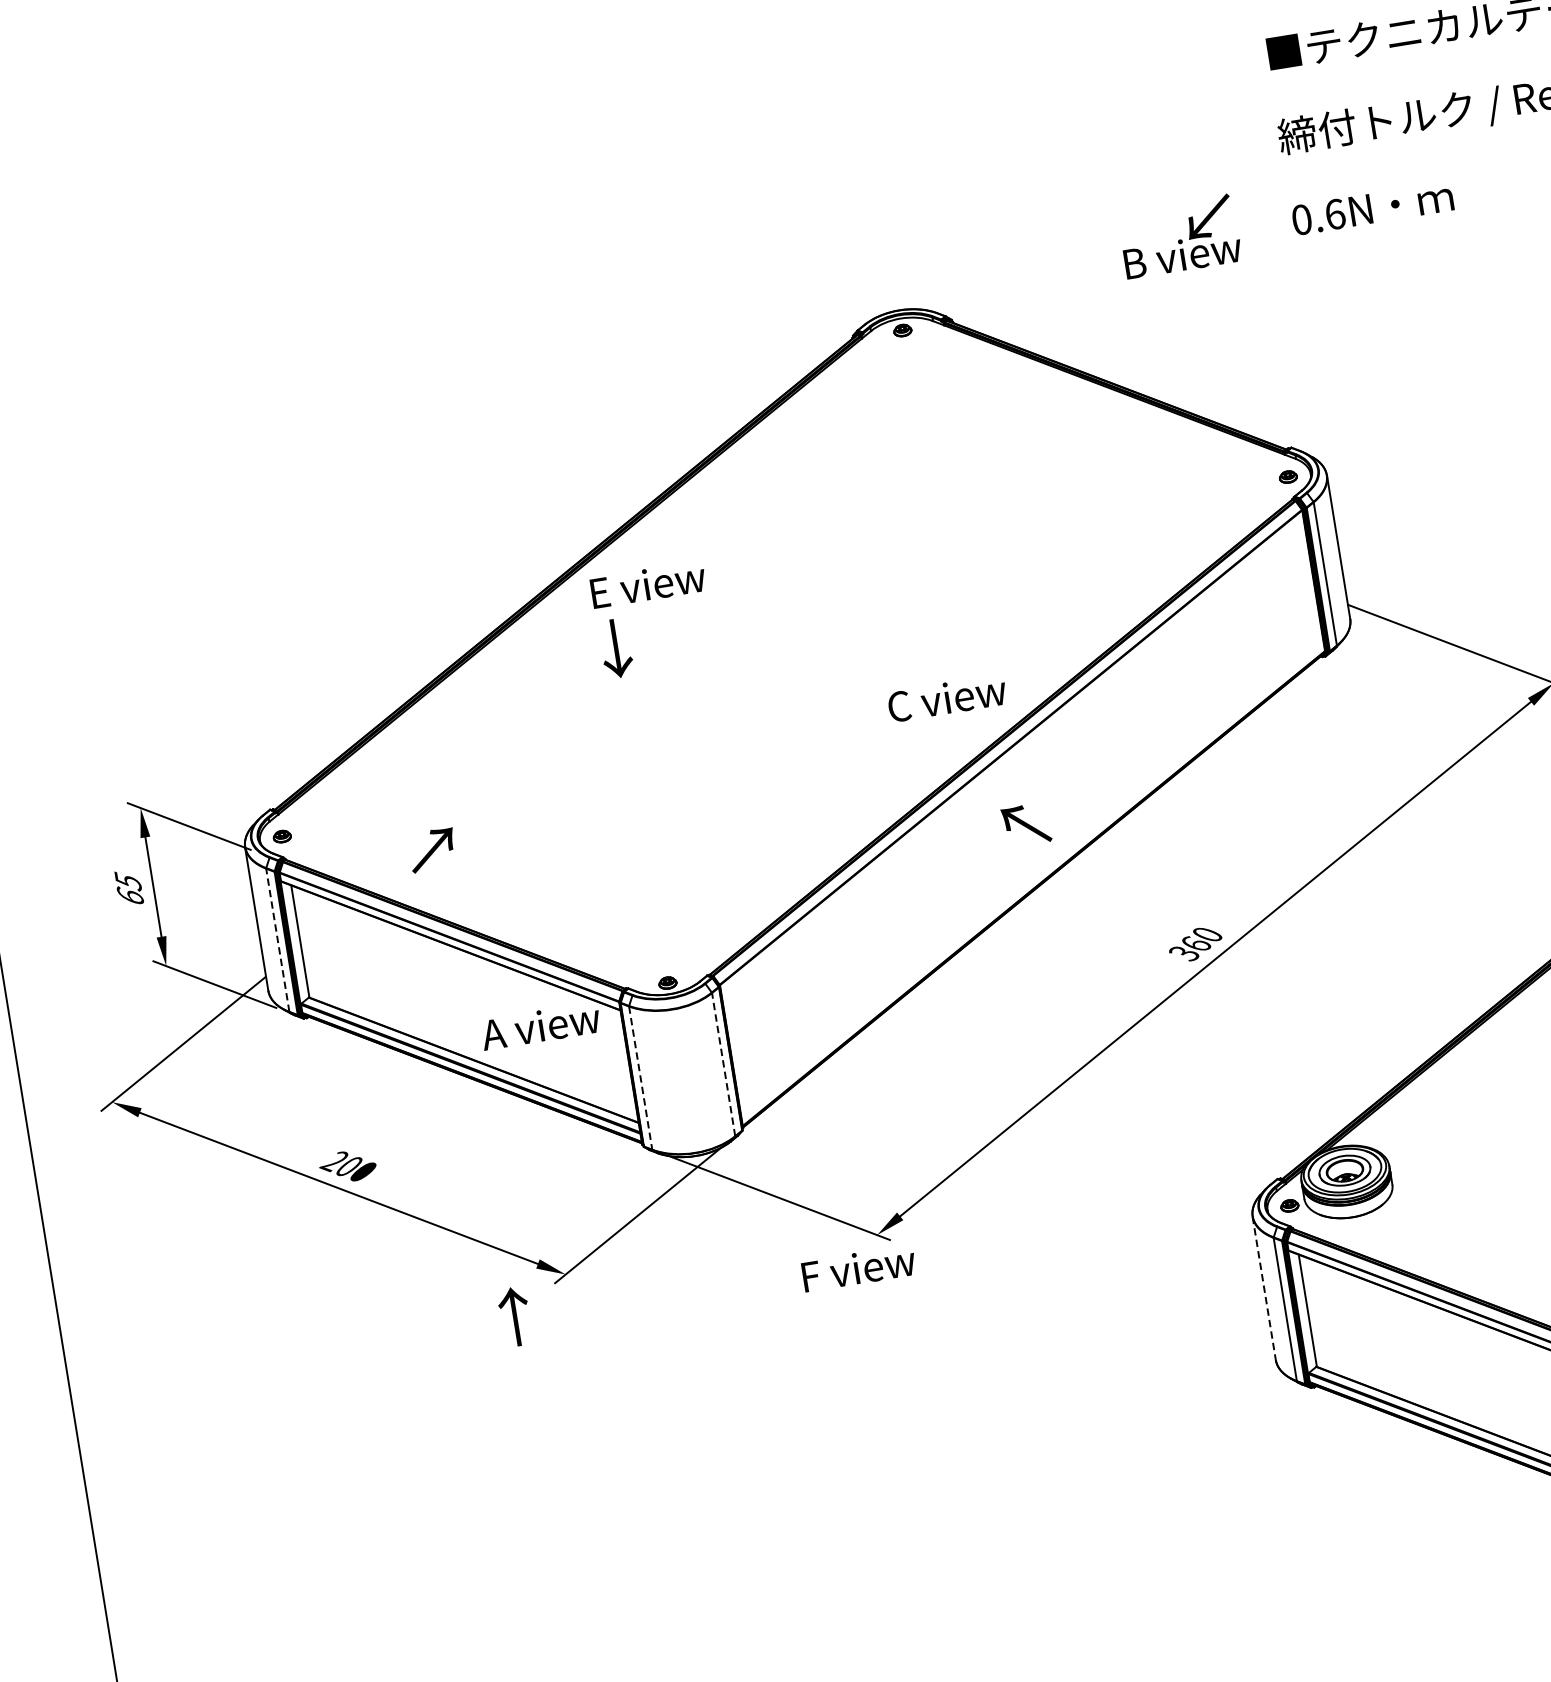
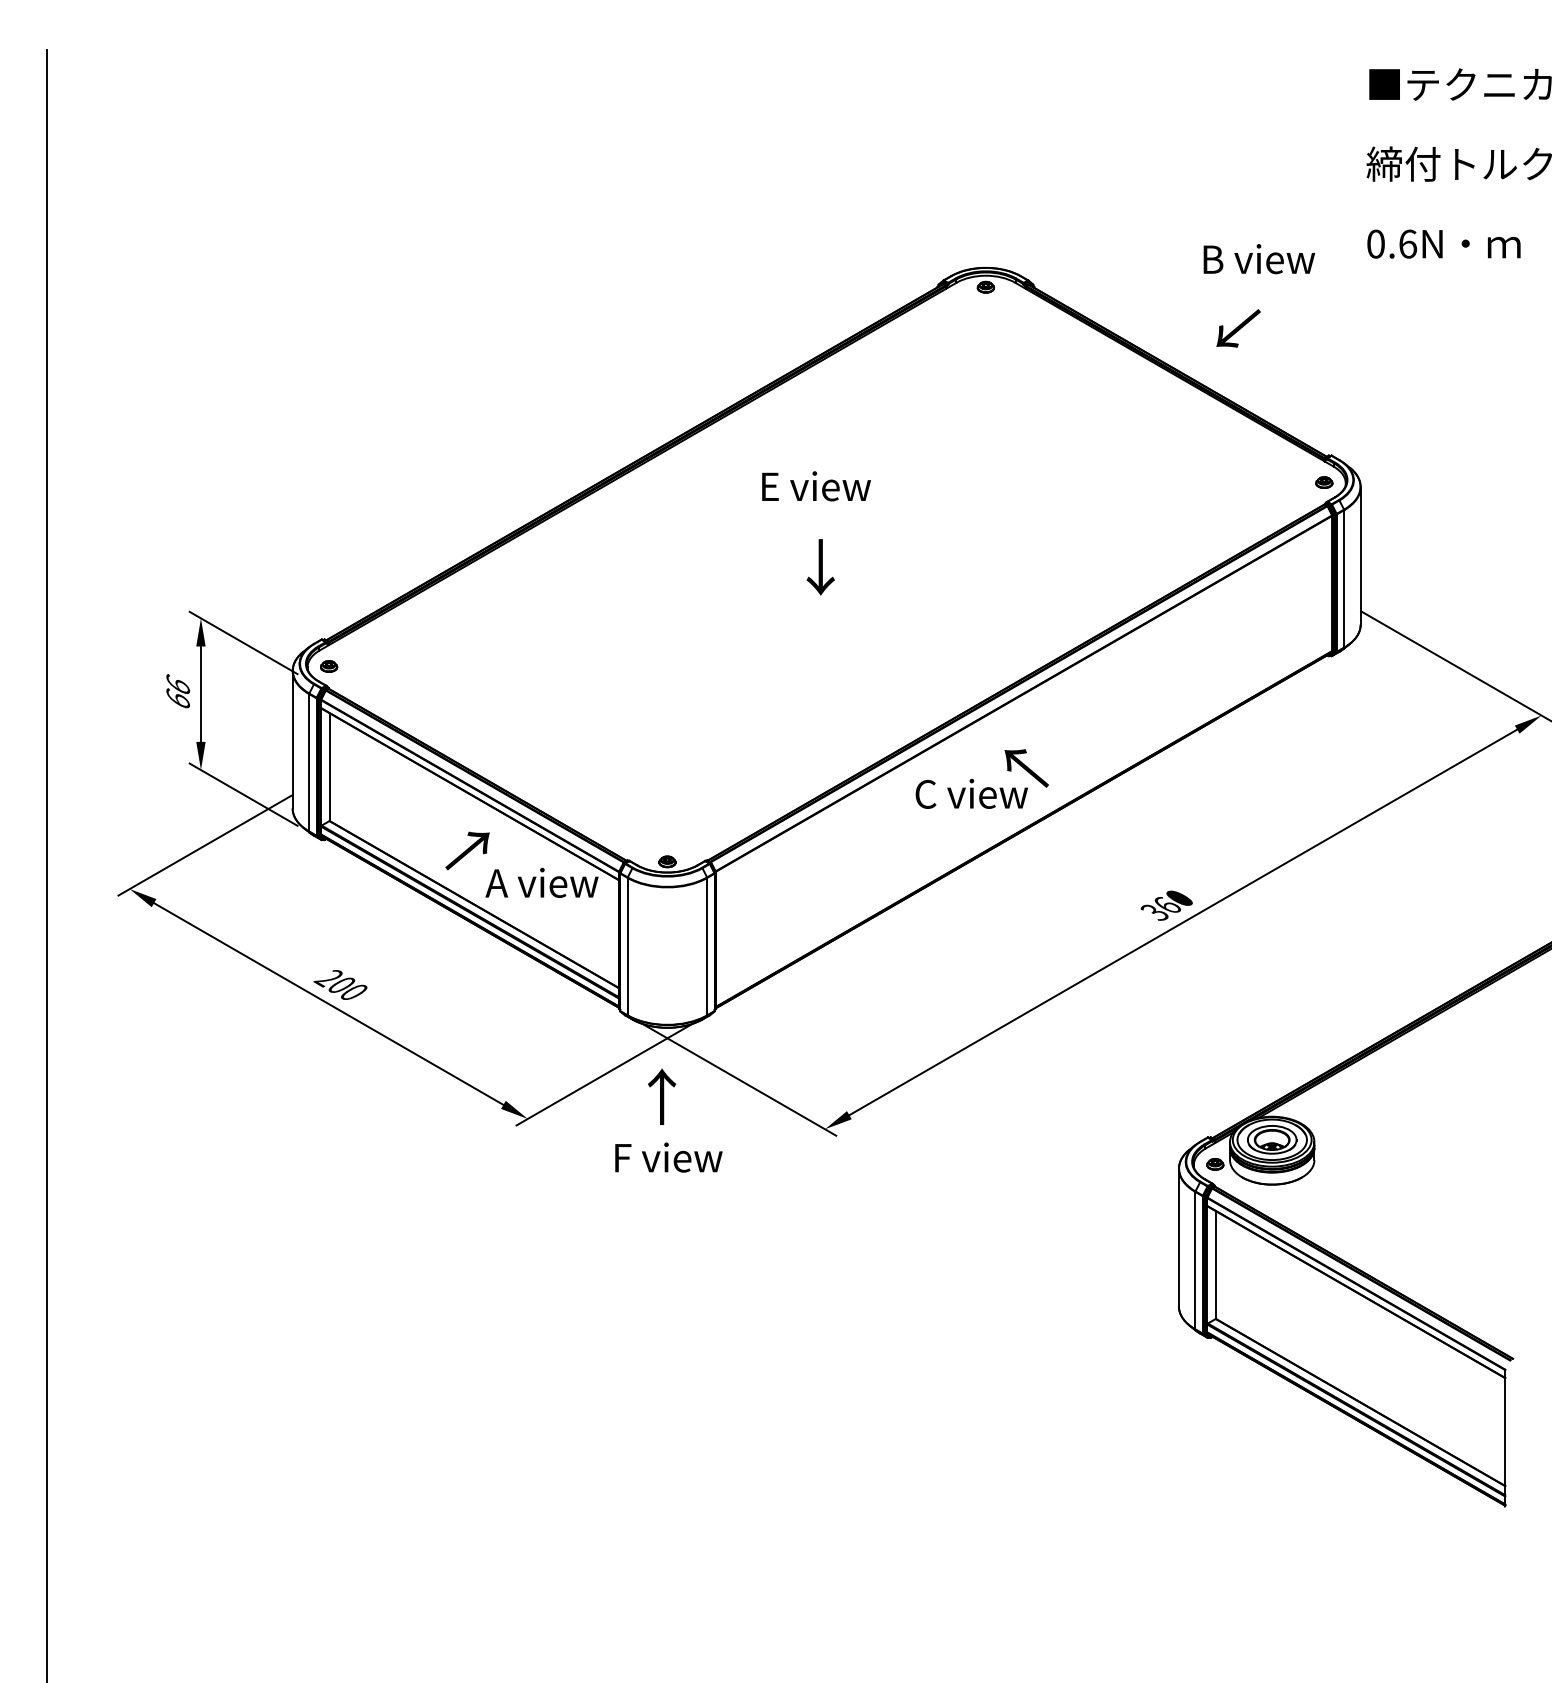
text: (1208, 217) -> (1238, 328), moved
text: (648, 584) -> (816, 486), moved
text: (615, 648) -> (820, 567), moved
text: (946, 697) -> (971, 793), moved
text: (432, 849) -> (467, 850), moved
text: (128, 881) -> (178, 685), 65 -> 66
line: (278, 939) -> (309, 762), dashed -> solid
line: (723, 1064) -> (707, 946), dashed -> solid
line: (640, 1078) -> (627, 946), dashed -> solid
text: (858, 1268) -> (668, 1157), moved
line: (1263, 1288) -> (1178, 1237), dashed -> solid
text: (514, 1316) -> (661, 1096), moved

